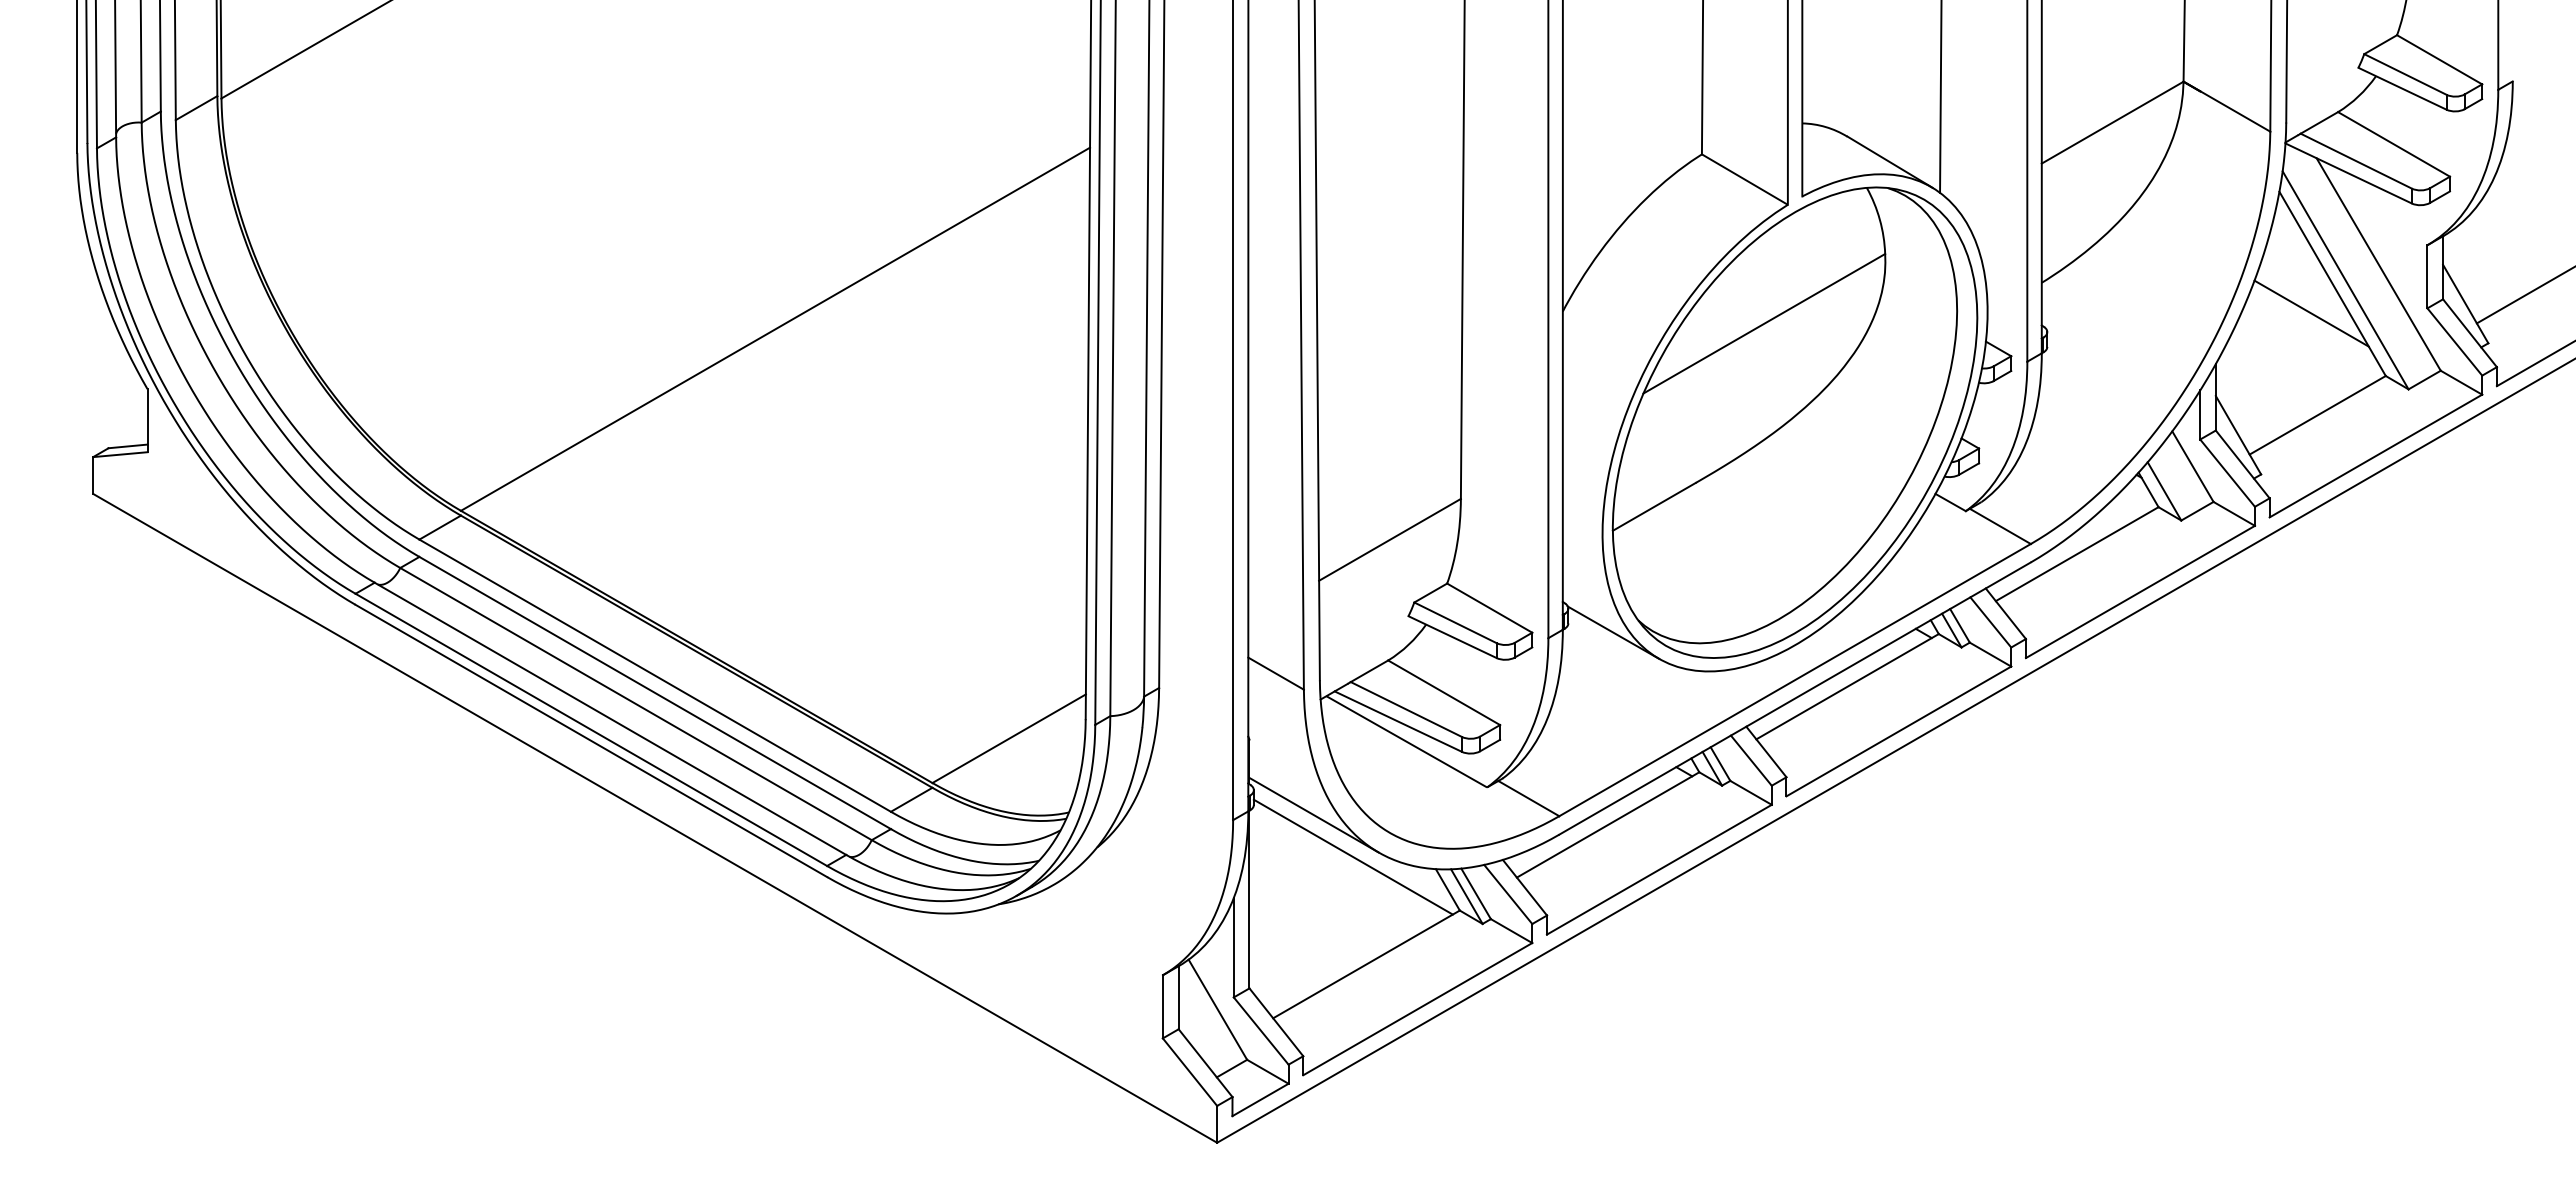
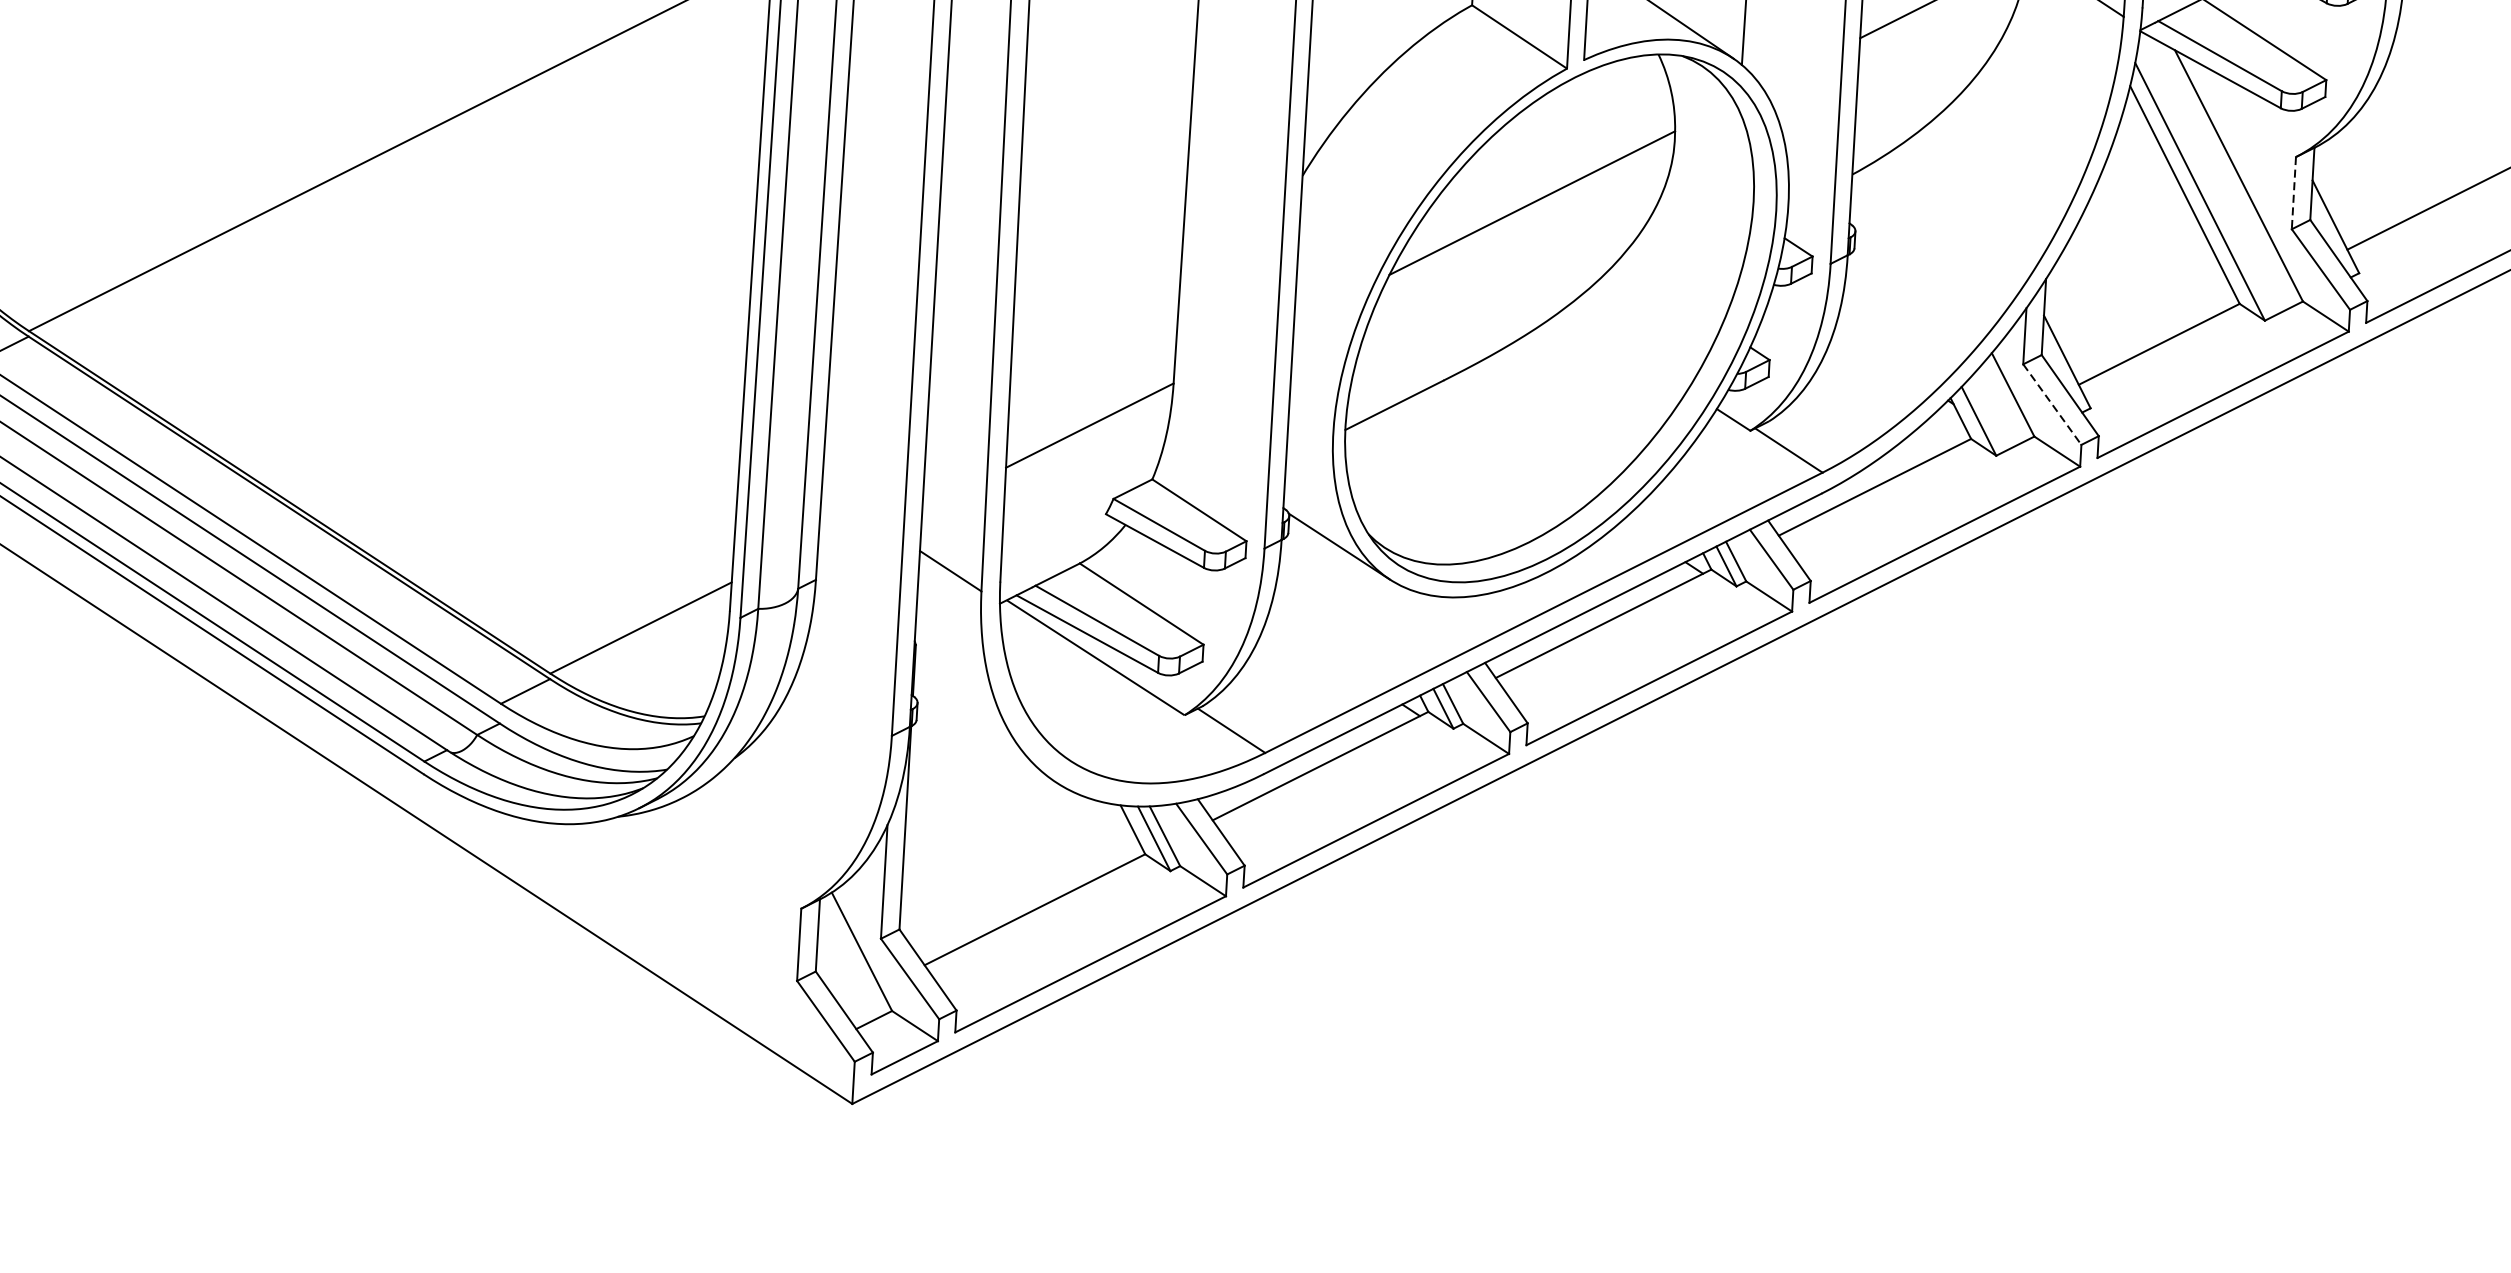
line: (2427, 276) -> (2293, 192), solid -> dashed
line: (2311, 313) -> (2158, 227), removed
line: (2227, 473) -> (2052, 404), solid -> dashed
line: (1313, 814) -> (984, 734), removed
line: (1352, 856) -> (1026, 785), removed

